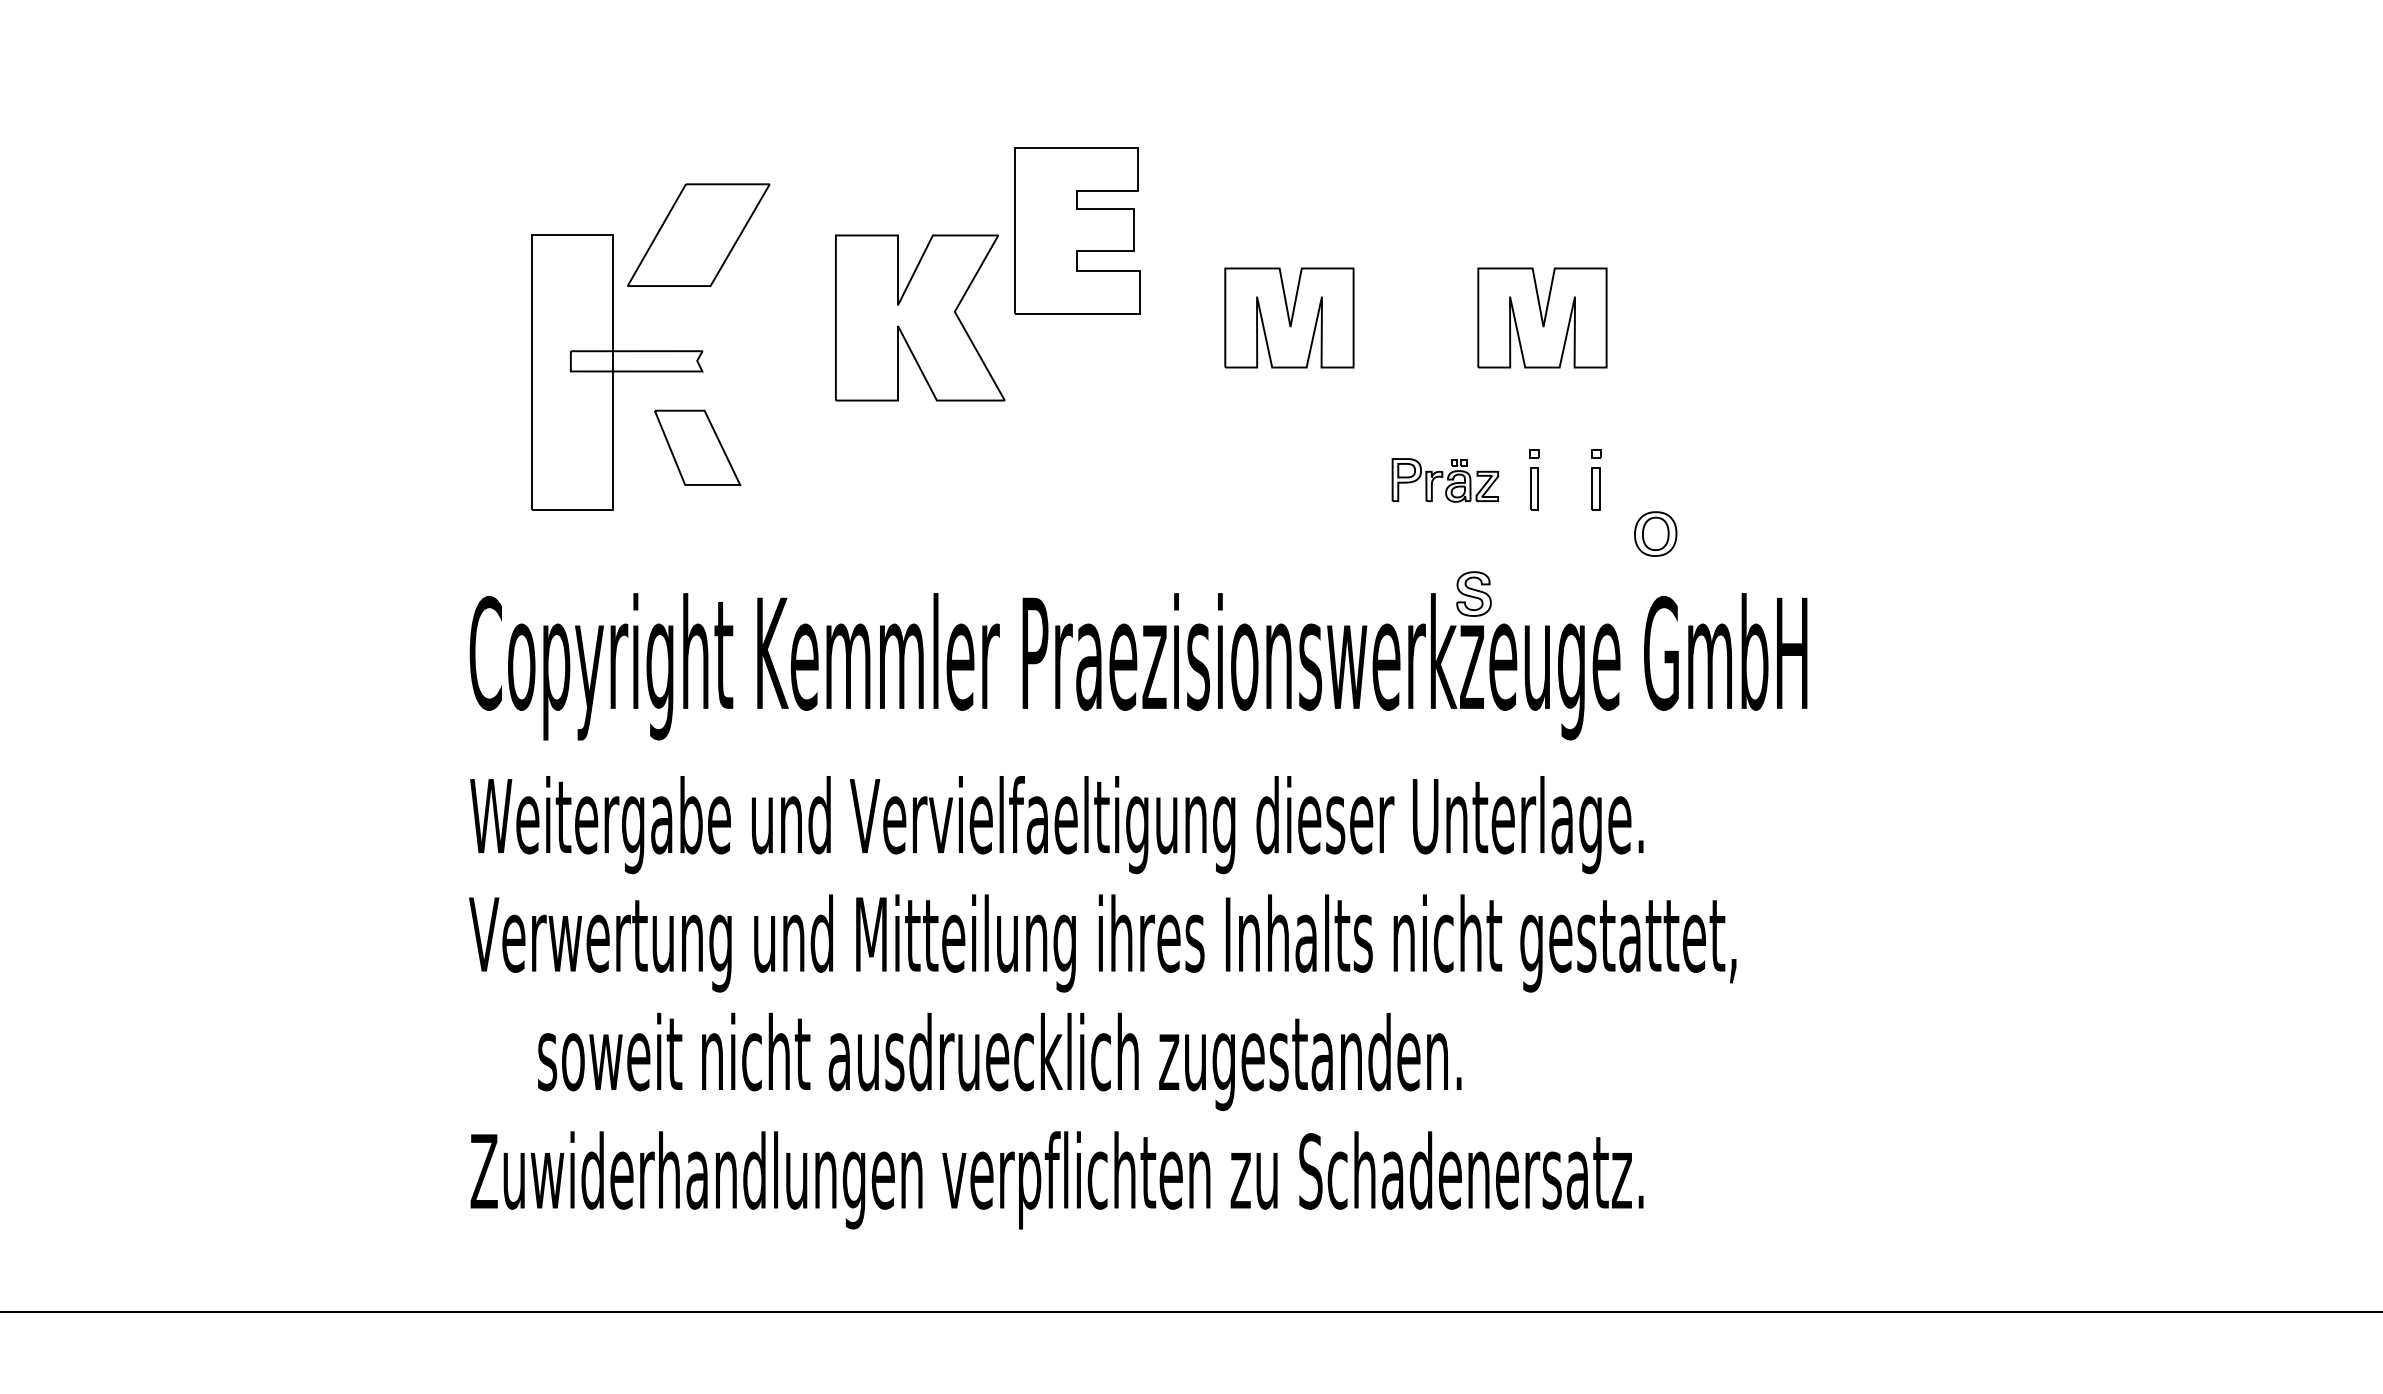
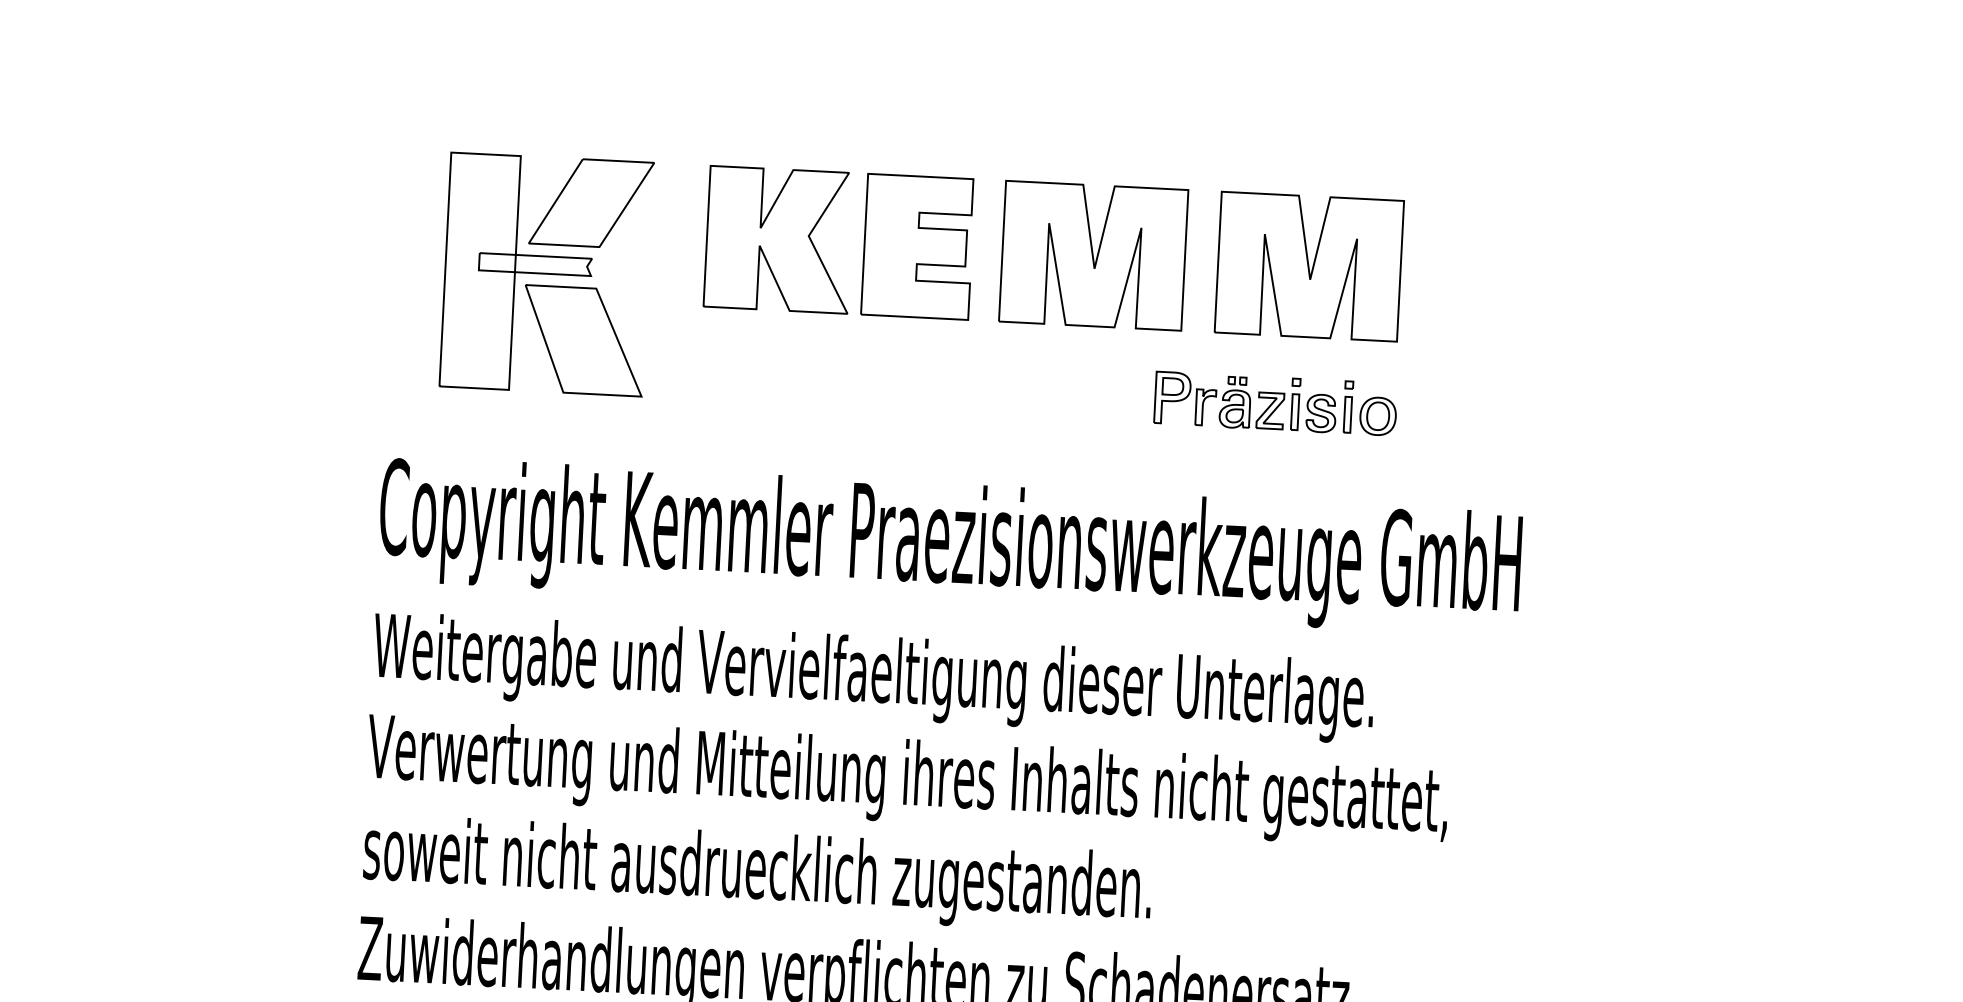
part: (1077, 230) -> (918, 246), moved
part: (698, 234) -> (591, 202), moved
part: (1289, 317) -> (1093, 255), size x1.67
part: (1542, 317) -> (1309, 266), size x1.67
part: (697, 447) -> (583, 340), size x1.67
part: (1445, 480) -> (1219, 401), size x1.43
part: (1655, 533) -> (1377, 415), moved
part: (1473, 593) -> (1320, 413), moved
text: (999, 1061) -> (757, 874), moved

